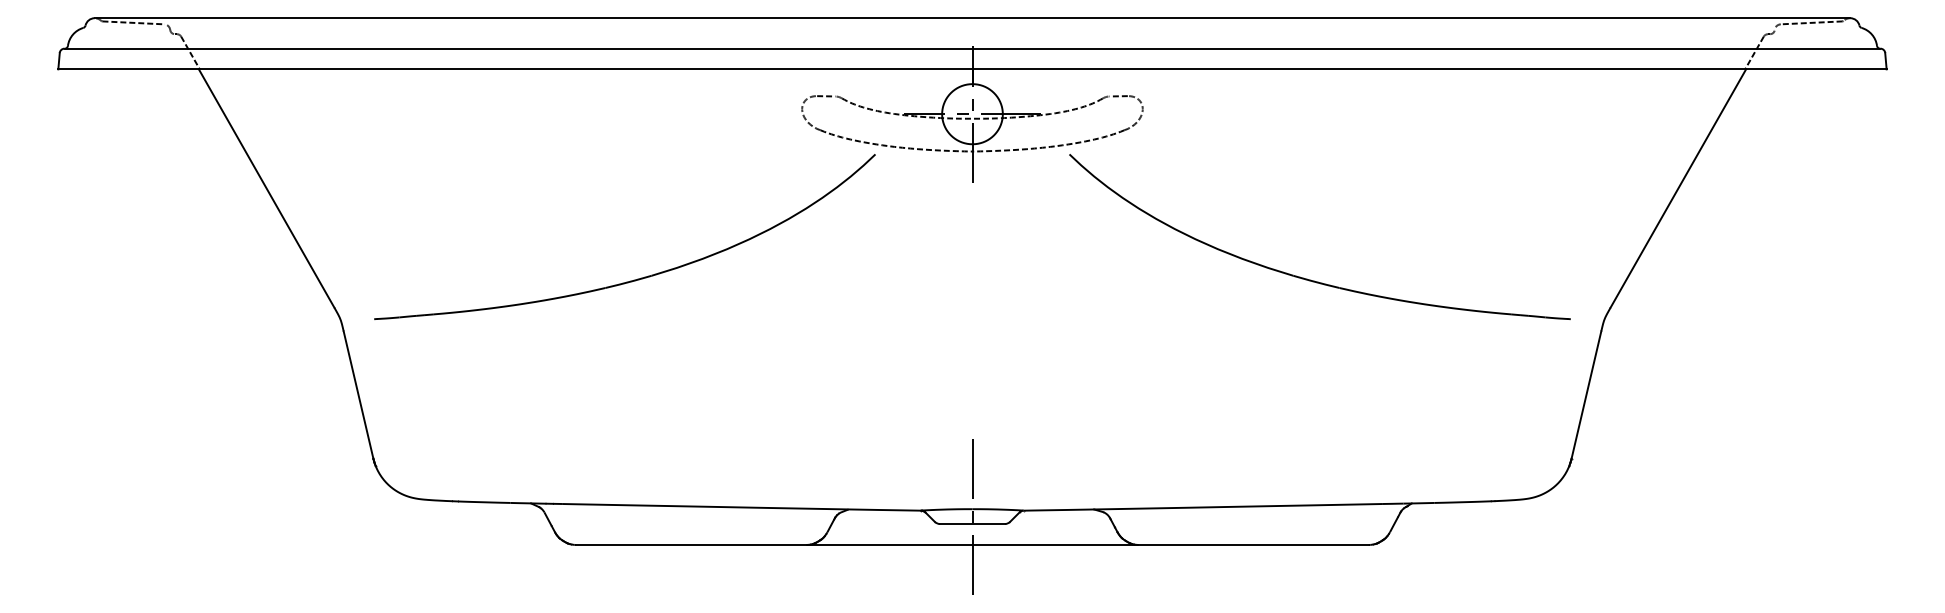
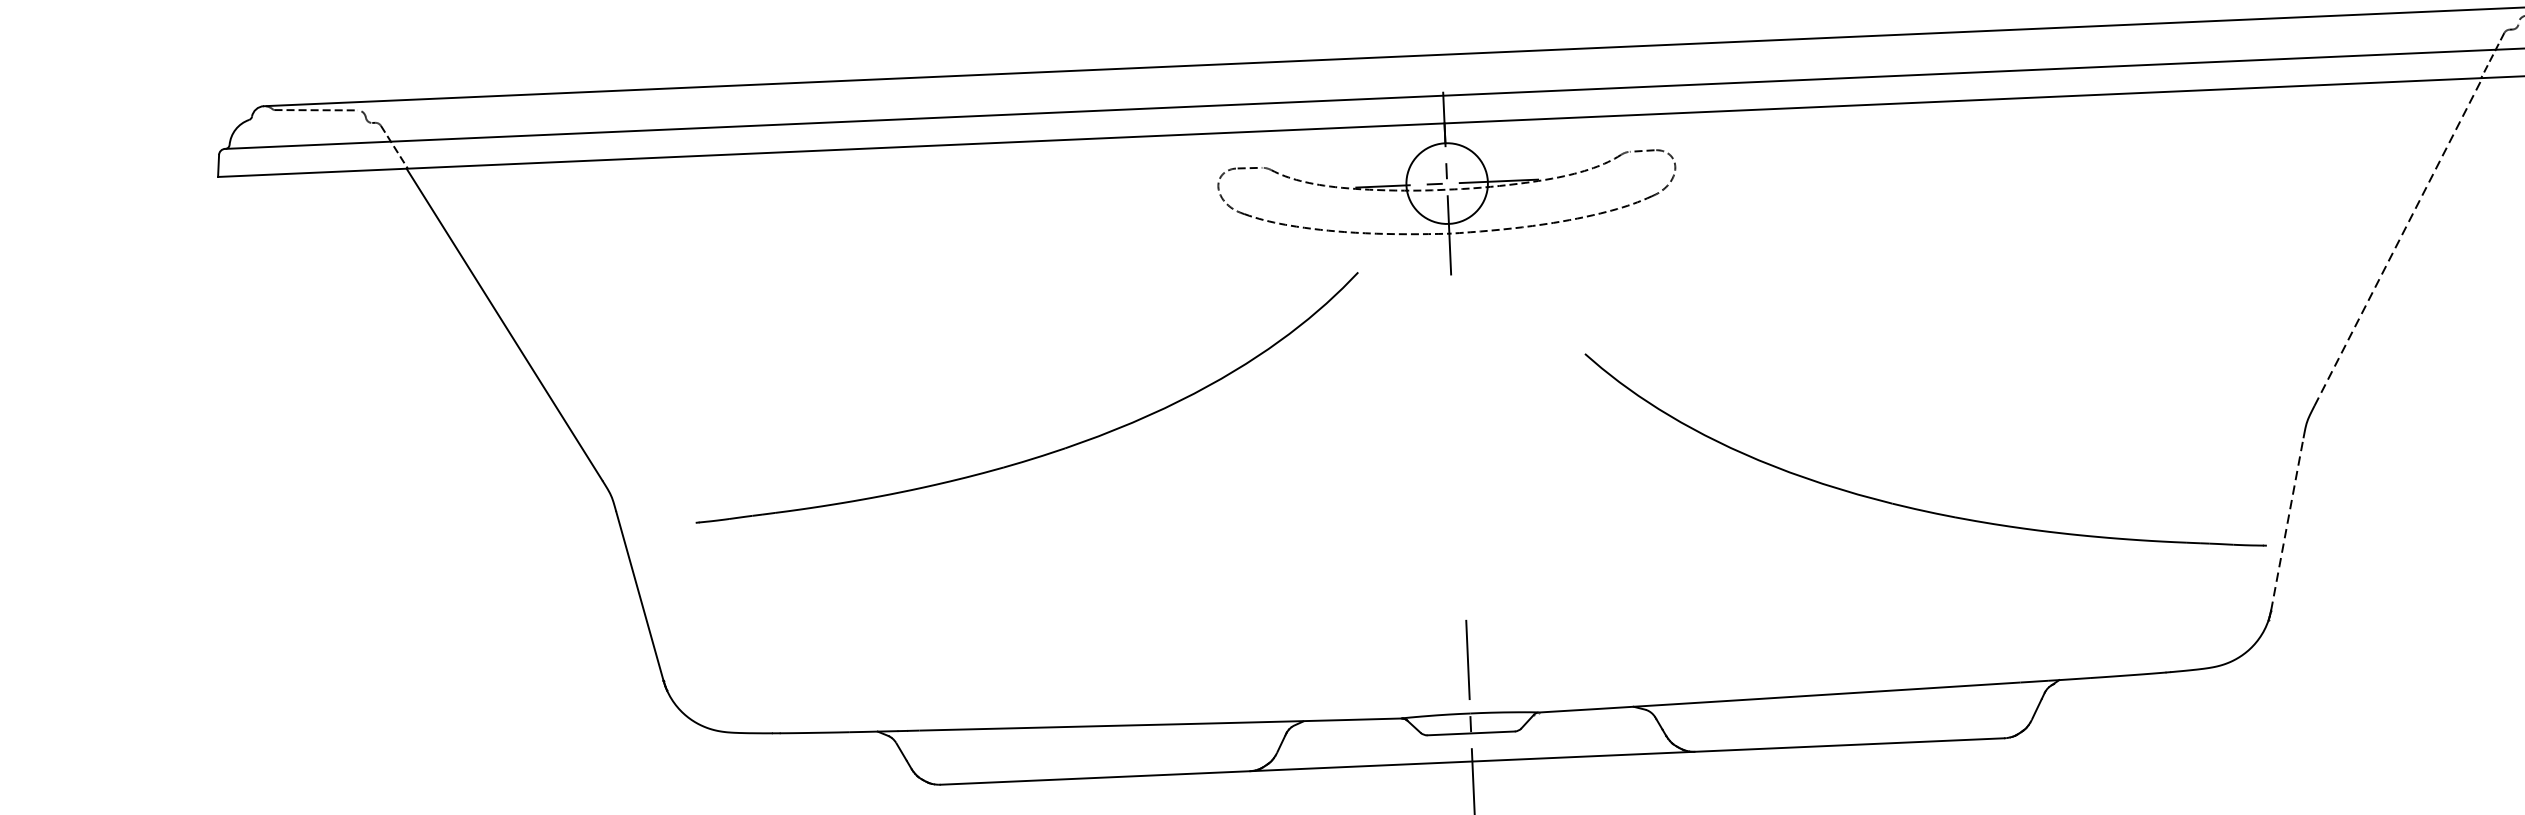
line: (1678, 188) -> (2398, 241), solid -> dashed
part: (637, 278) -> (1046, 452), moved
part: (1307, 278) -> (1911, 506), moved
line: (1586, 394) -> (2287, 523), solid -> dashed

